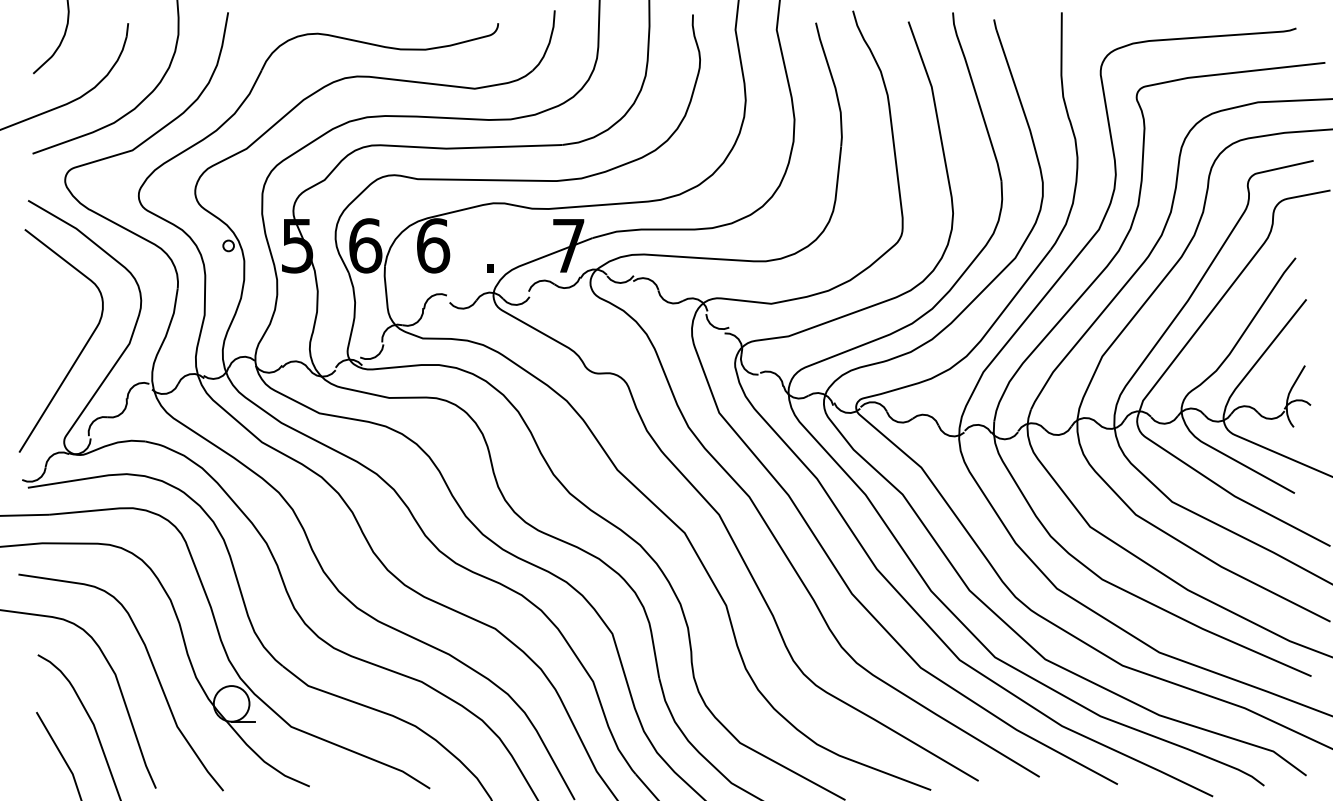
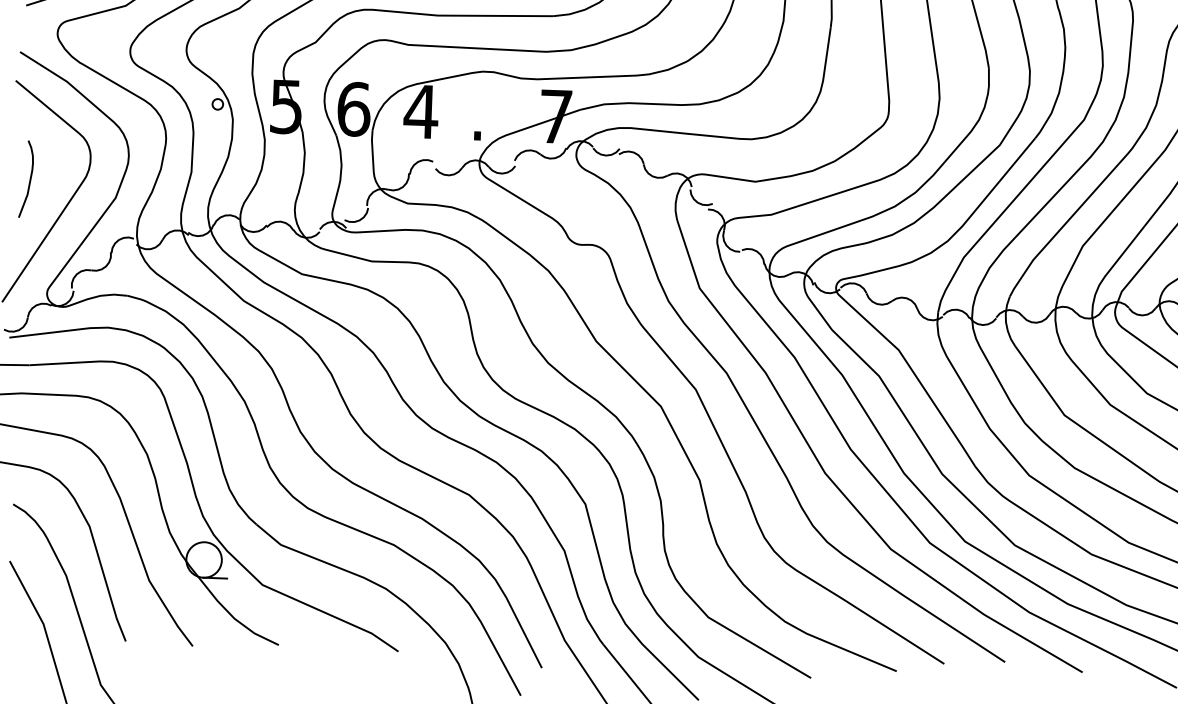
text: (432, 245) -> (420, 111), 6 -> 4
curve: (42, 328) -> (29, 179), added

